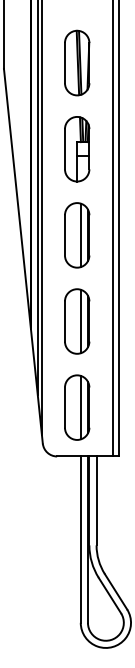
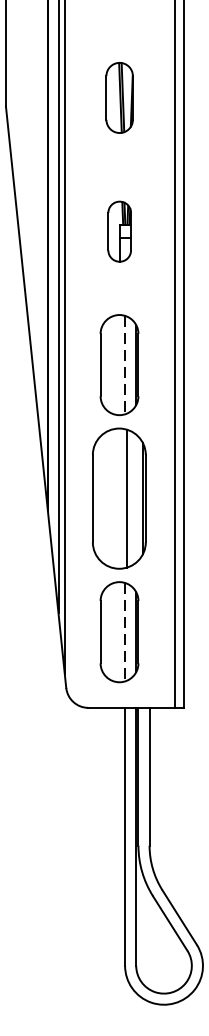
part: (77, 62) -> (120, 97), size x0.7
part: (77, 149) -> (120, 231), size x0.6
line: (80, 235) -> (124, 365), solid -> dashed
part: (77, 321) -> (120, 498), size x1.4
line: (80, 407) -> (124, 631), solid -> dashed

